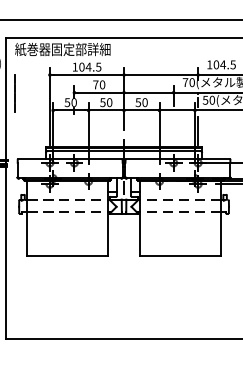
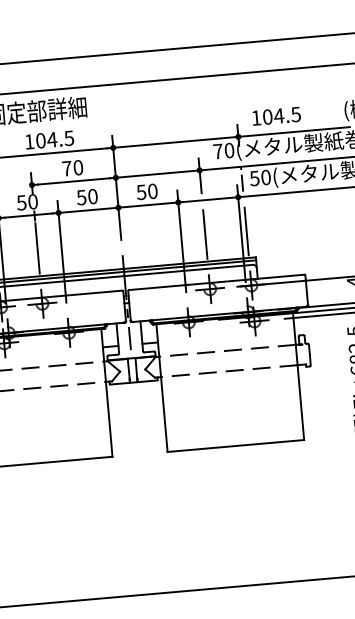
line: (74, 130) -> (37, 248), added
line: (173, 130) -> (204, 234), added

